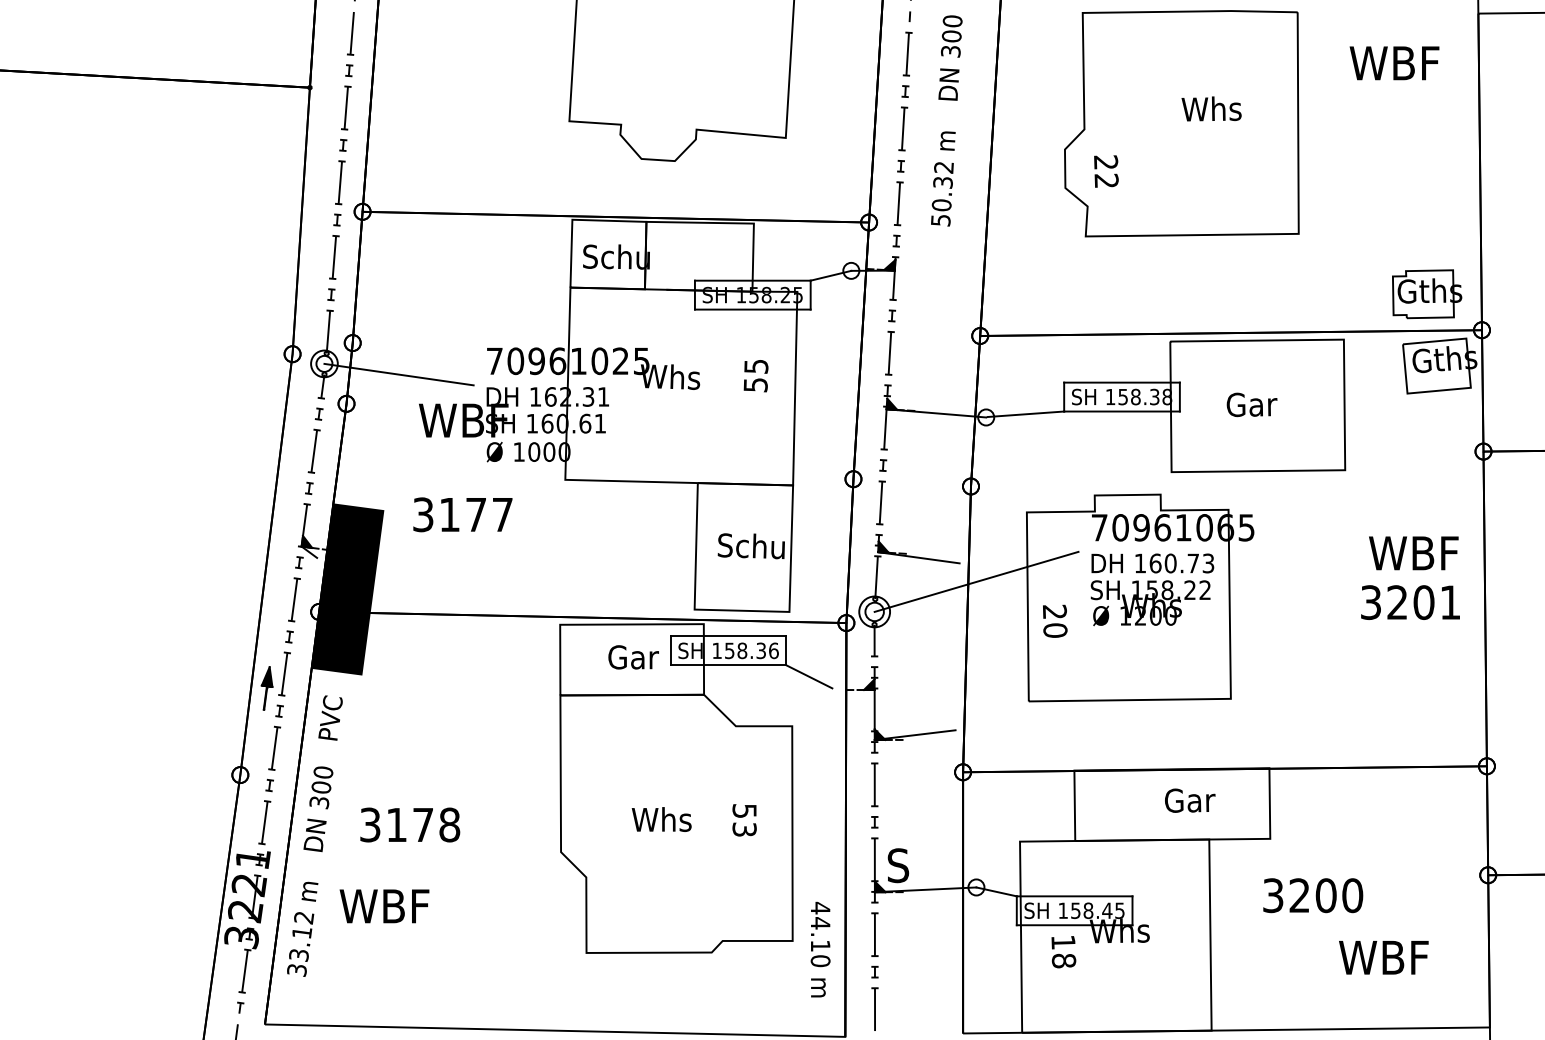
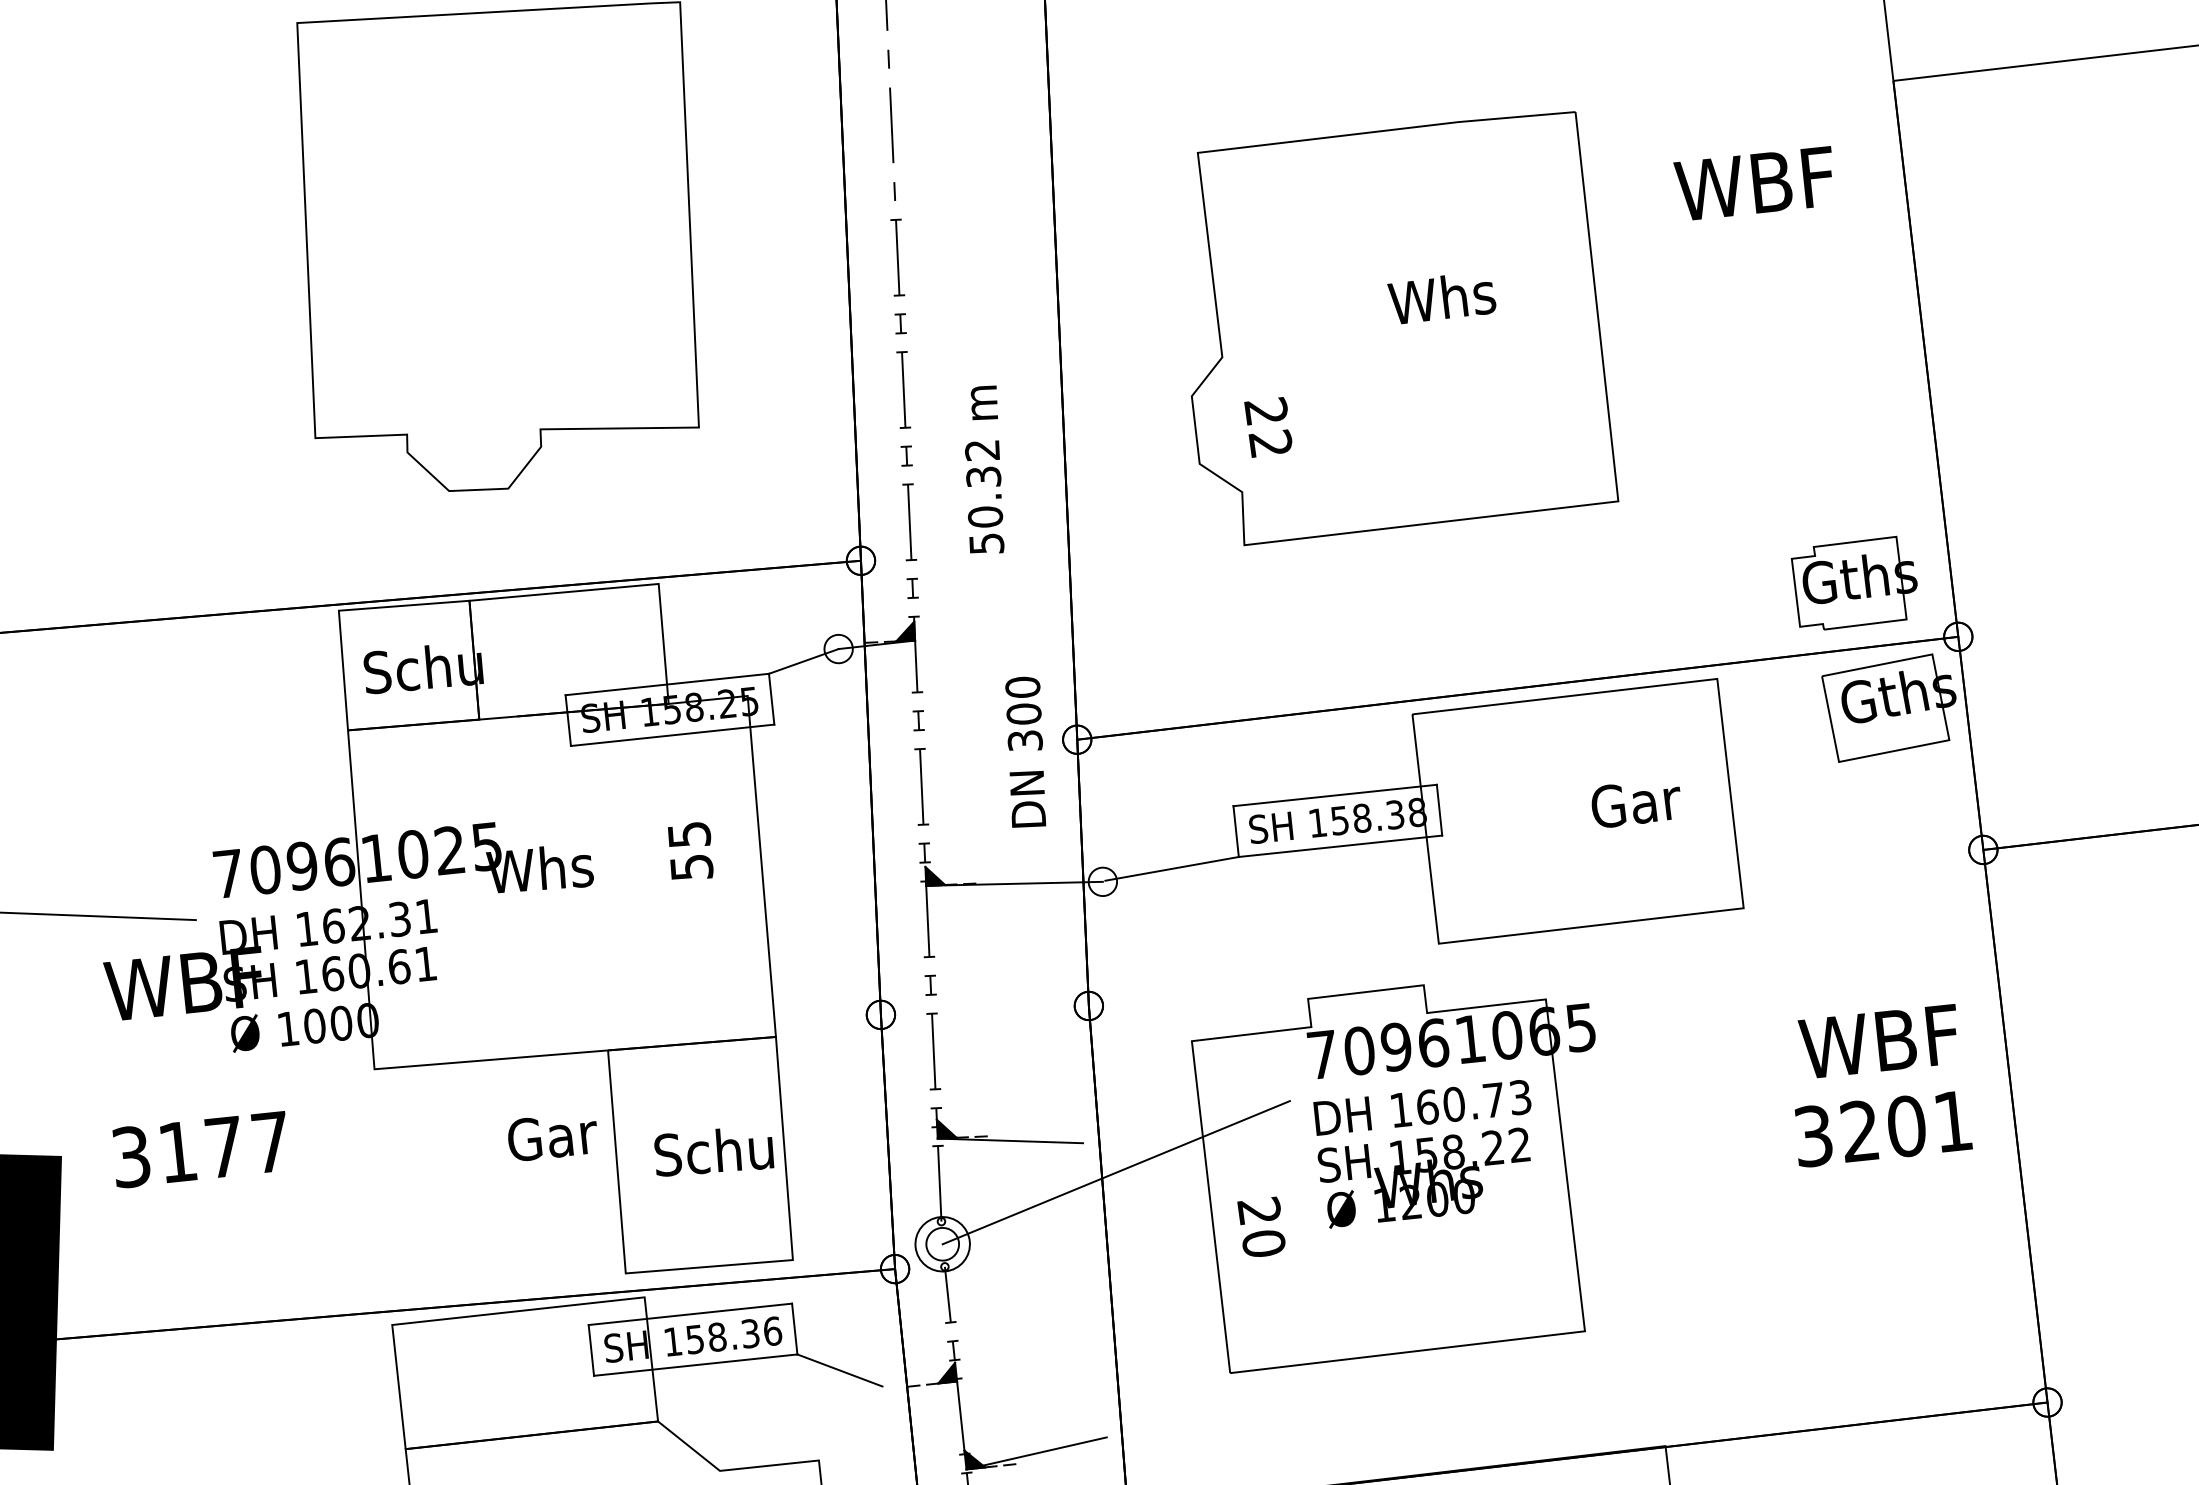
text: (950, 57) -> (1025, 751), moved
text: (1251, 404) -> (1635, 802), moved
text: (633, 657) -> (552, 1137), moved

